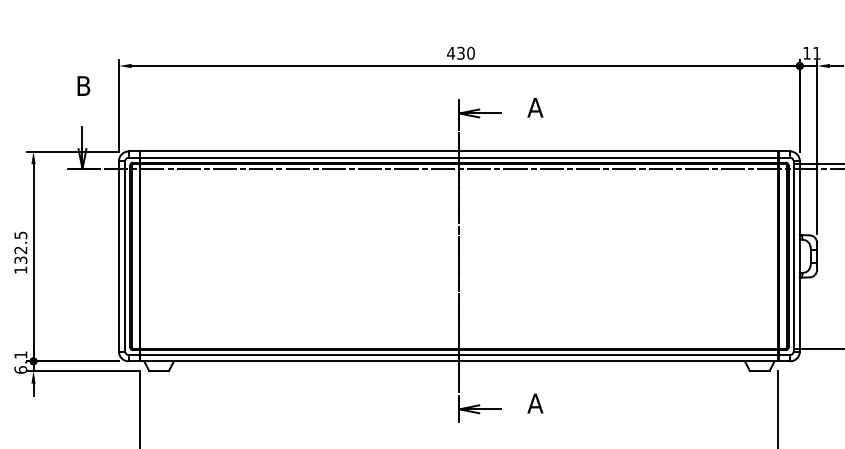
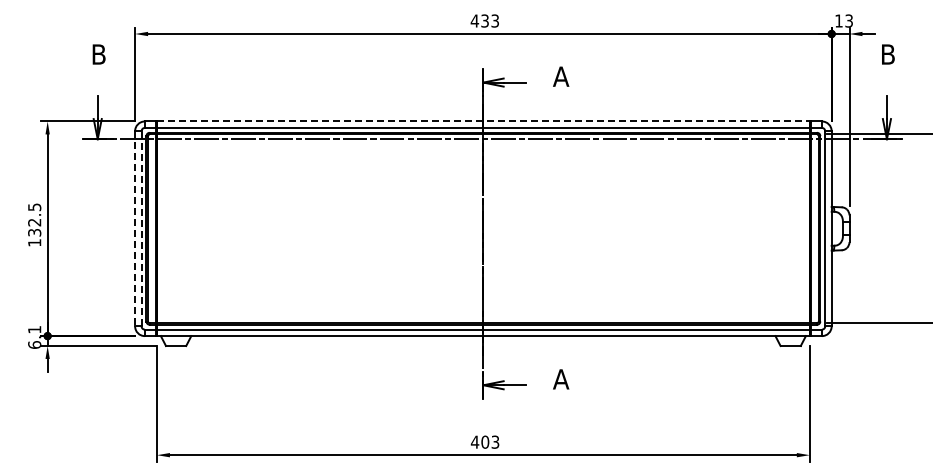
text: (471, 52) -> (495, 20), 430 -> 433
text: (816, 52) -> (848, 20), 11 -> 13
line: (459, 151) -> (483, 121), solid -> dashed
line: (119, 256) -> (135, 228), solid -> dashed
line: (125, 256) -> (141, 228), solid -> dashed

